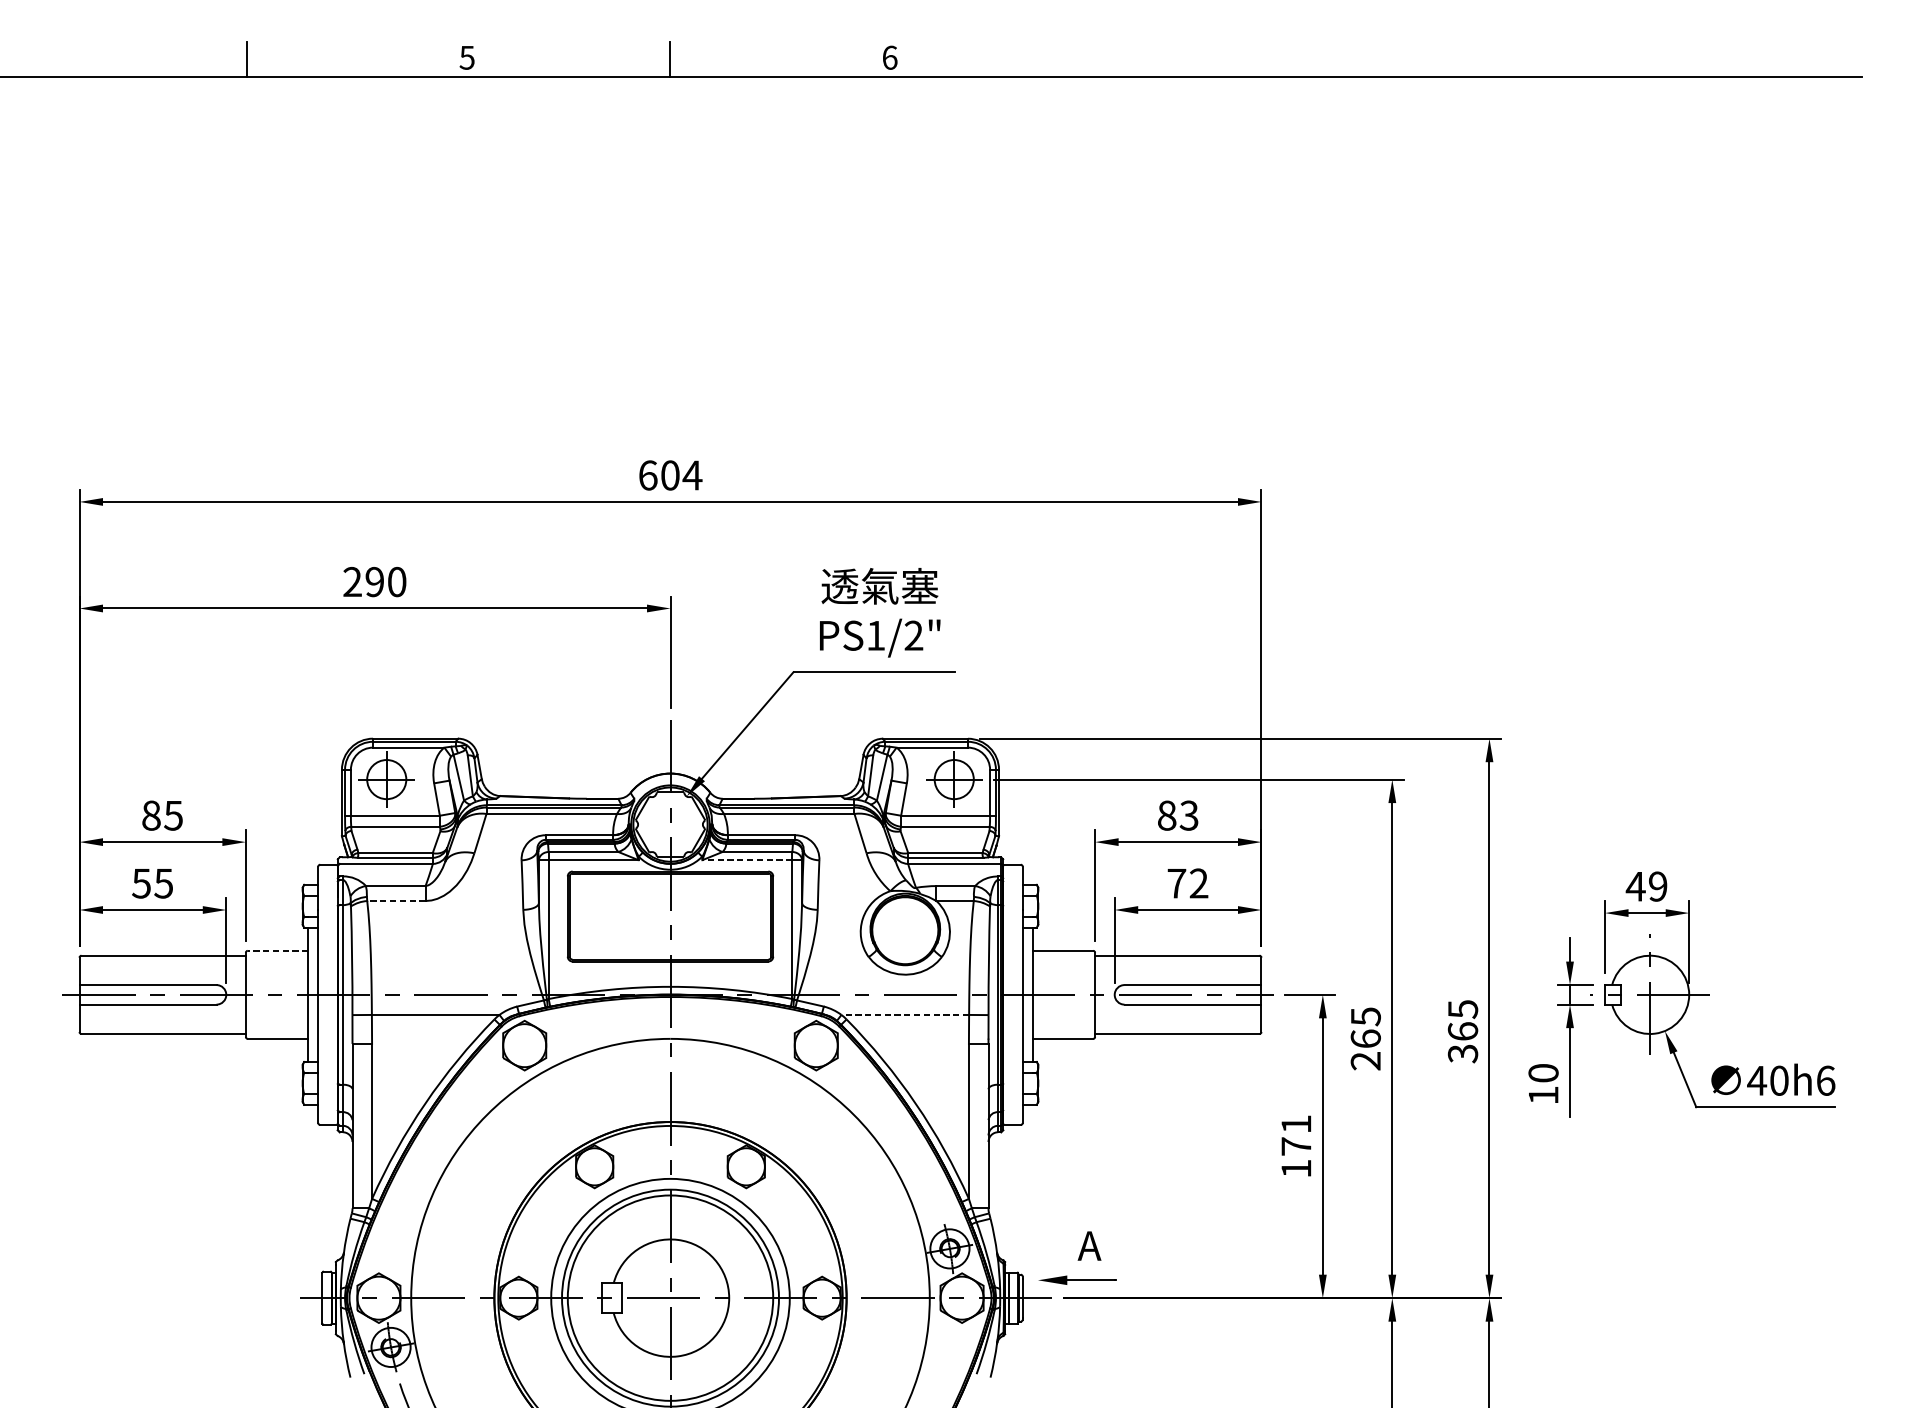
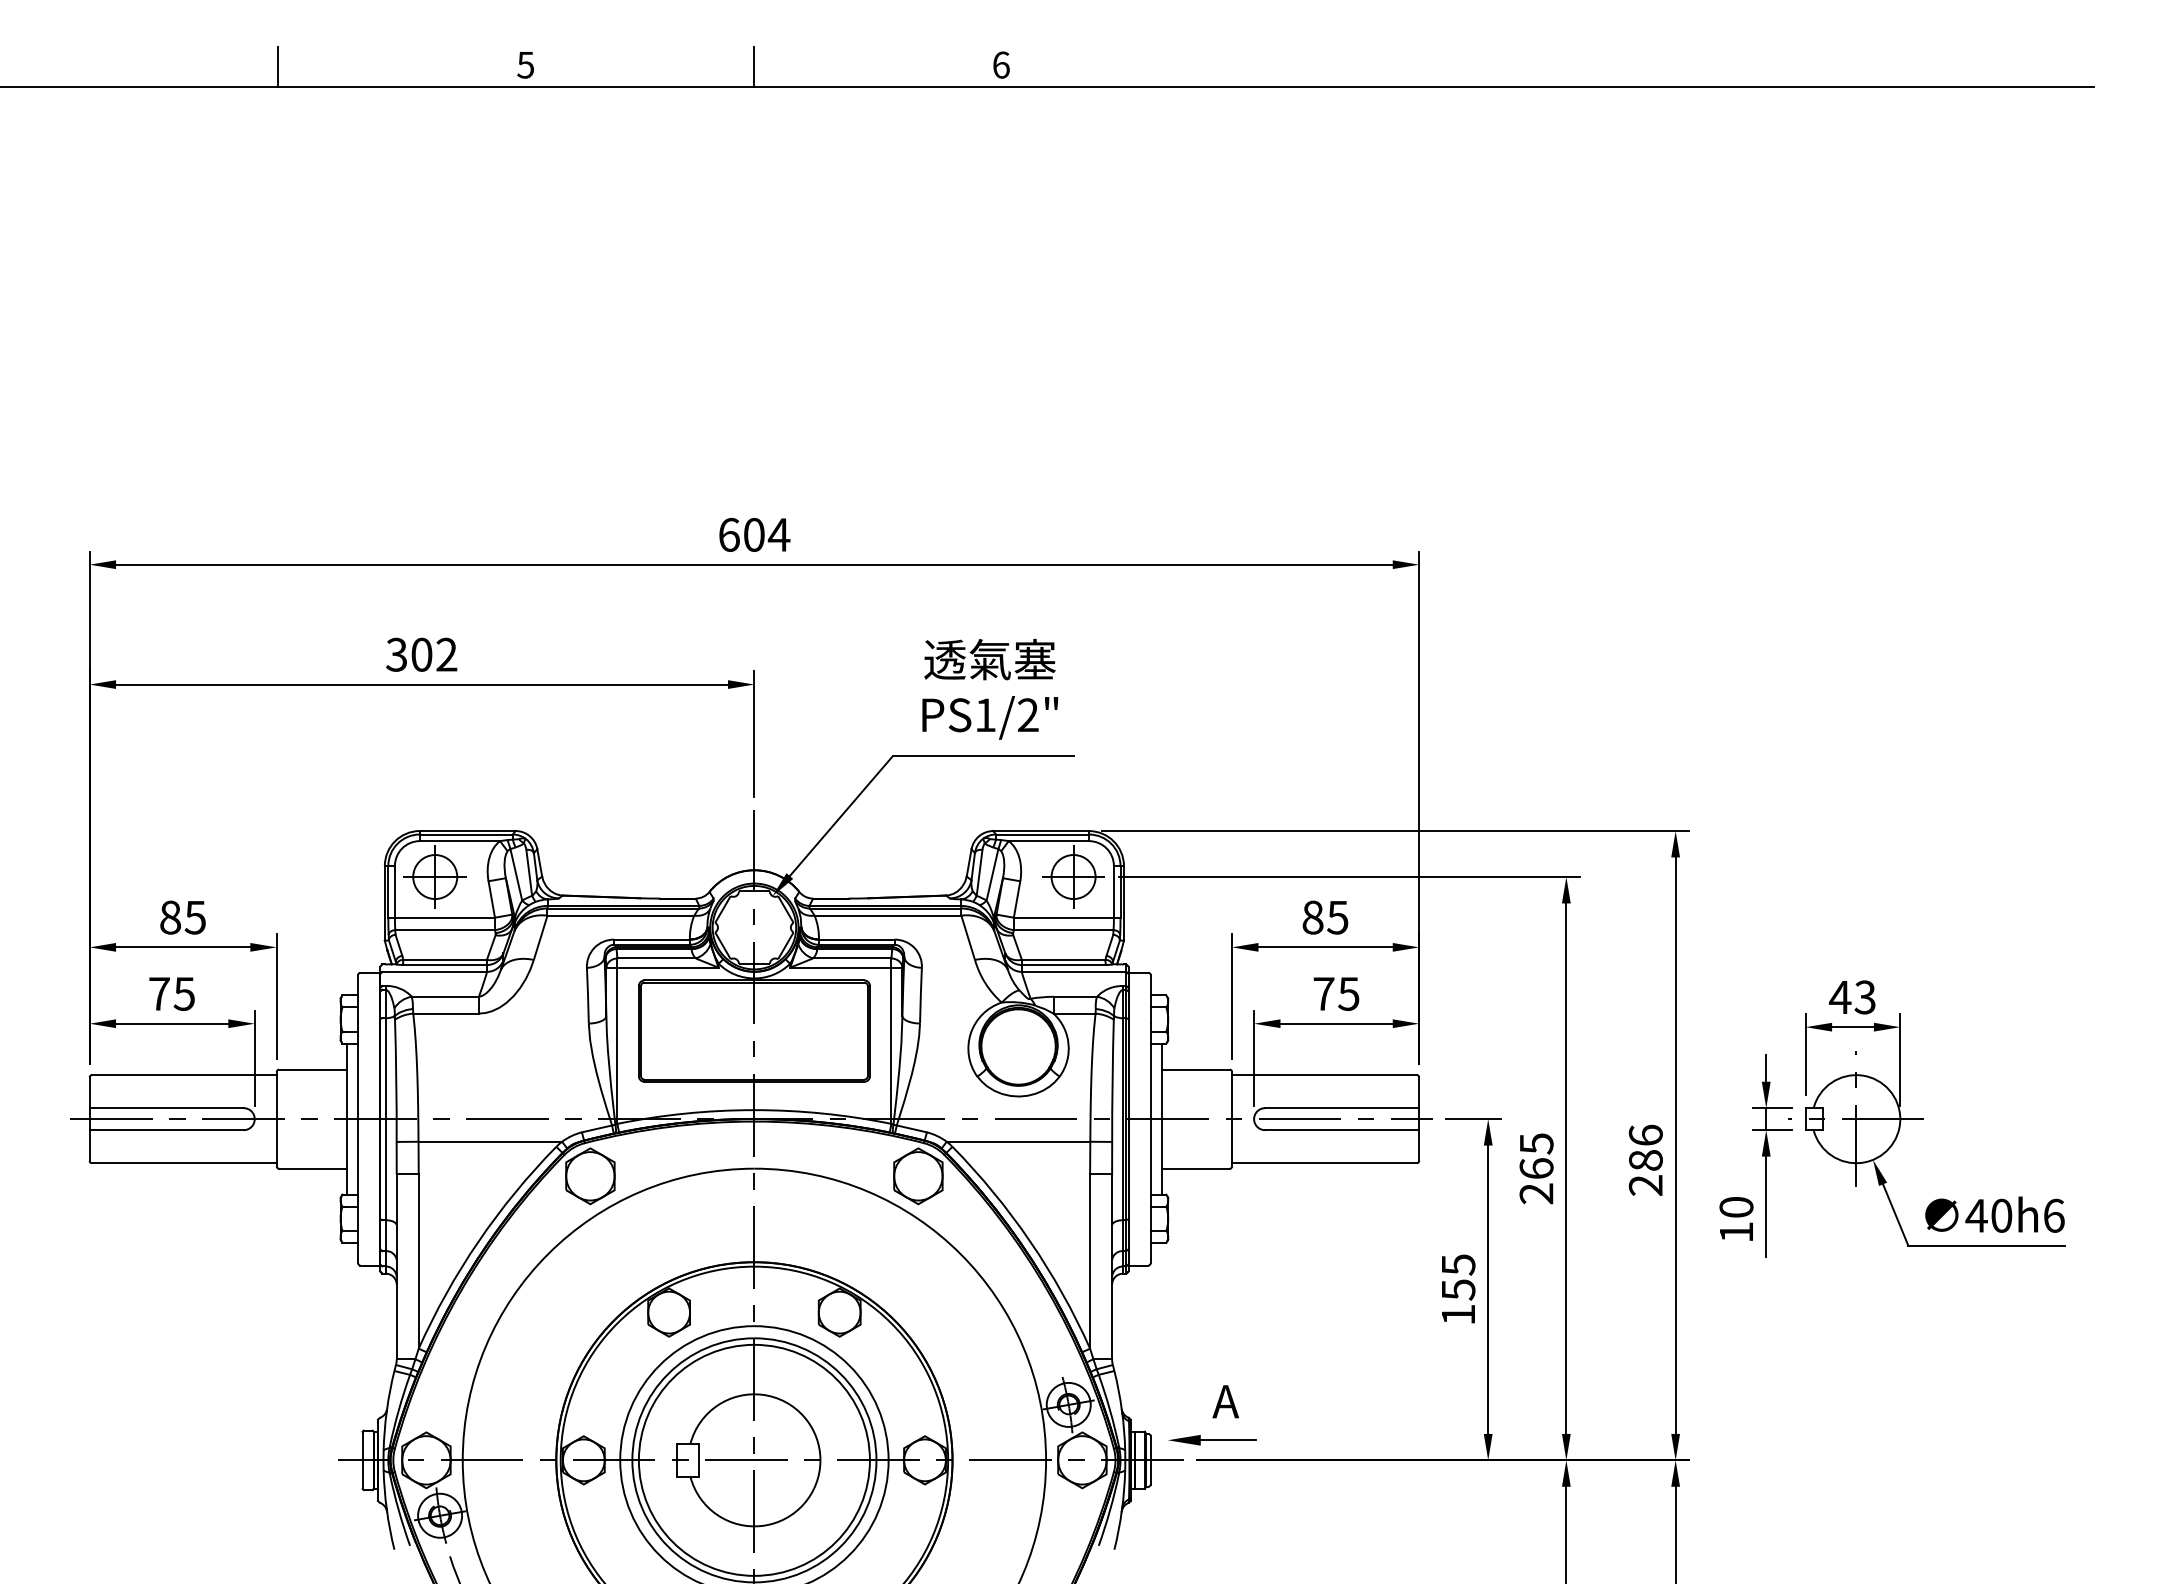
text: (374, 581) -> (421, 654), 290 -> 302
text: (1188, 815) -> (1337, 917), 83 -> 85
line: (747, 860) -> (840, 967), dashed -> solid
text: (140, 883) -> (158, 993), 55 -> 75
text: (1198, 884) -> (1348, 994), 72 -> 75
text: (1657, 886) -> (1864, 997), 49 -> 43
line: (396, 900) -> (446, 1013), dashed -> solid
line: (277, 950) -> (312, 1069), dashed -> solid
line: (905, 1014) -> (1018, 1141), dashed -> solid
text: (1462, 1031) -> (1645, 1160), 365 -> 286
text: (1296, 1135) -> (1458, 1277), 171 -> 155

